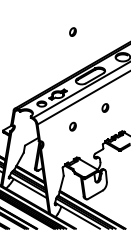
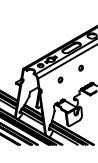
part: (72, 31) -> (60, 19), removed

